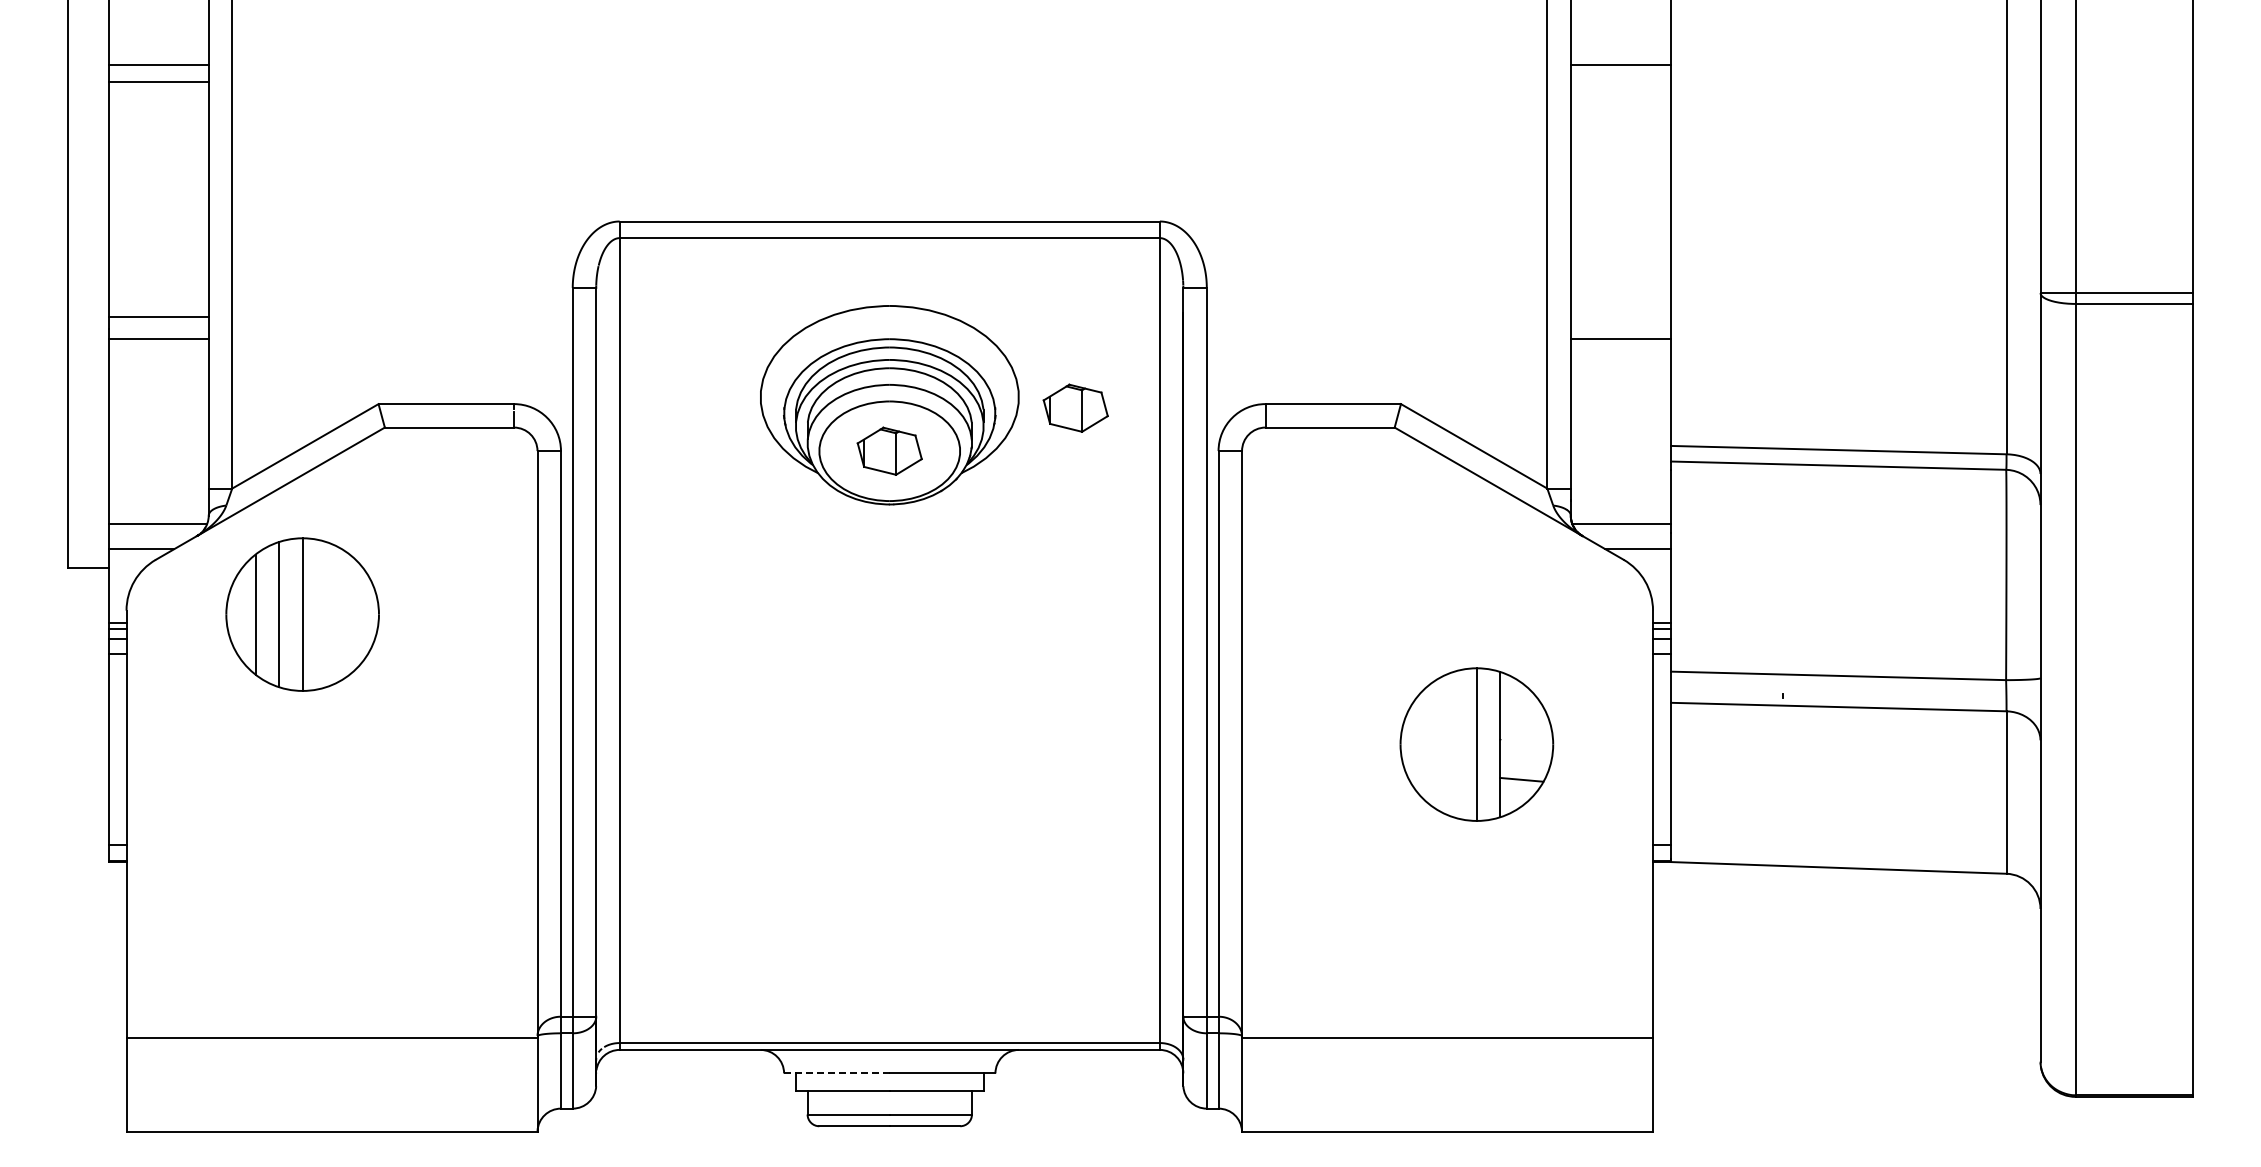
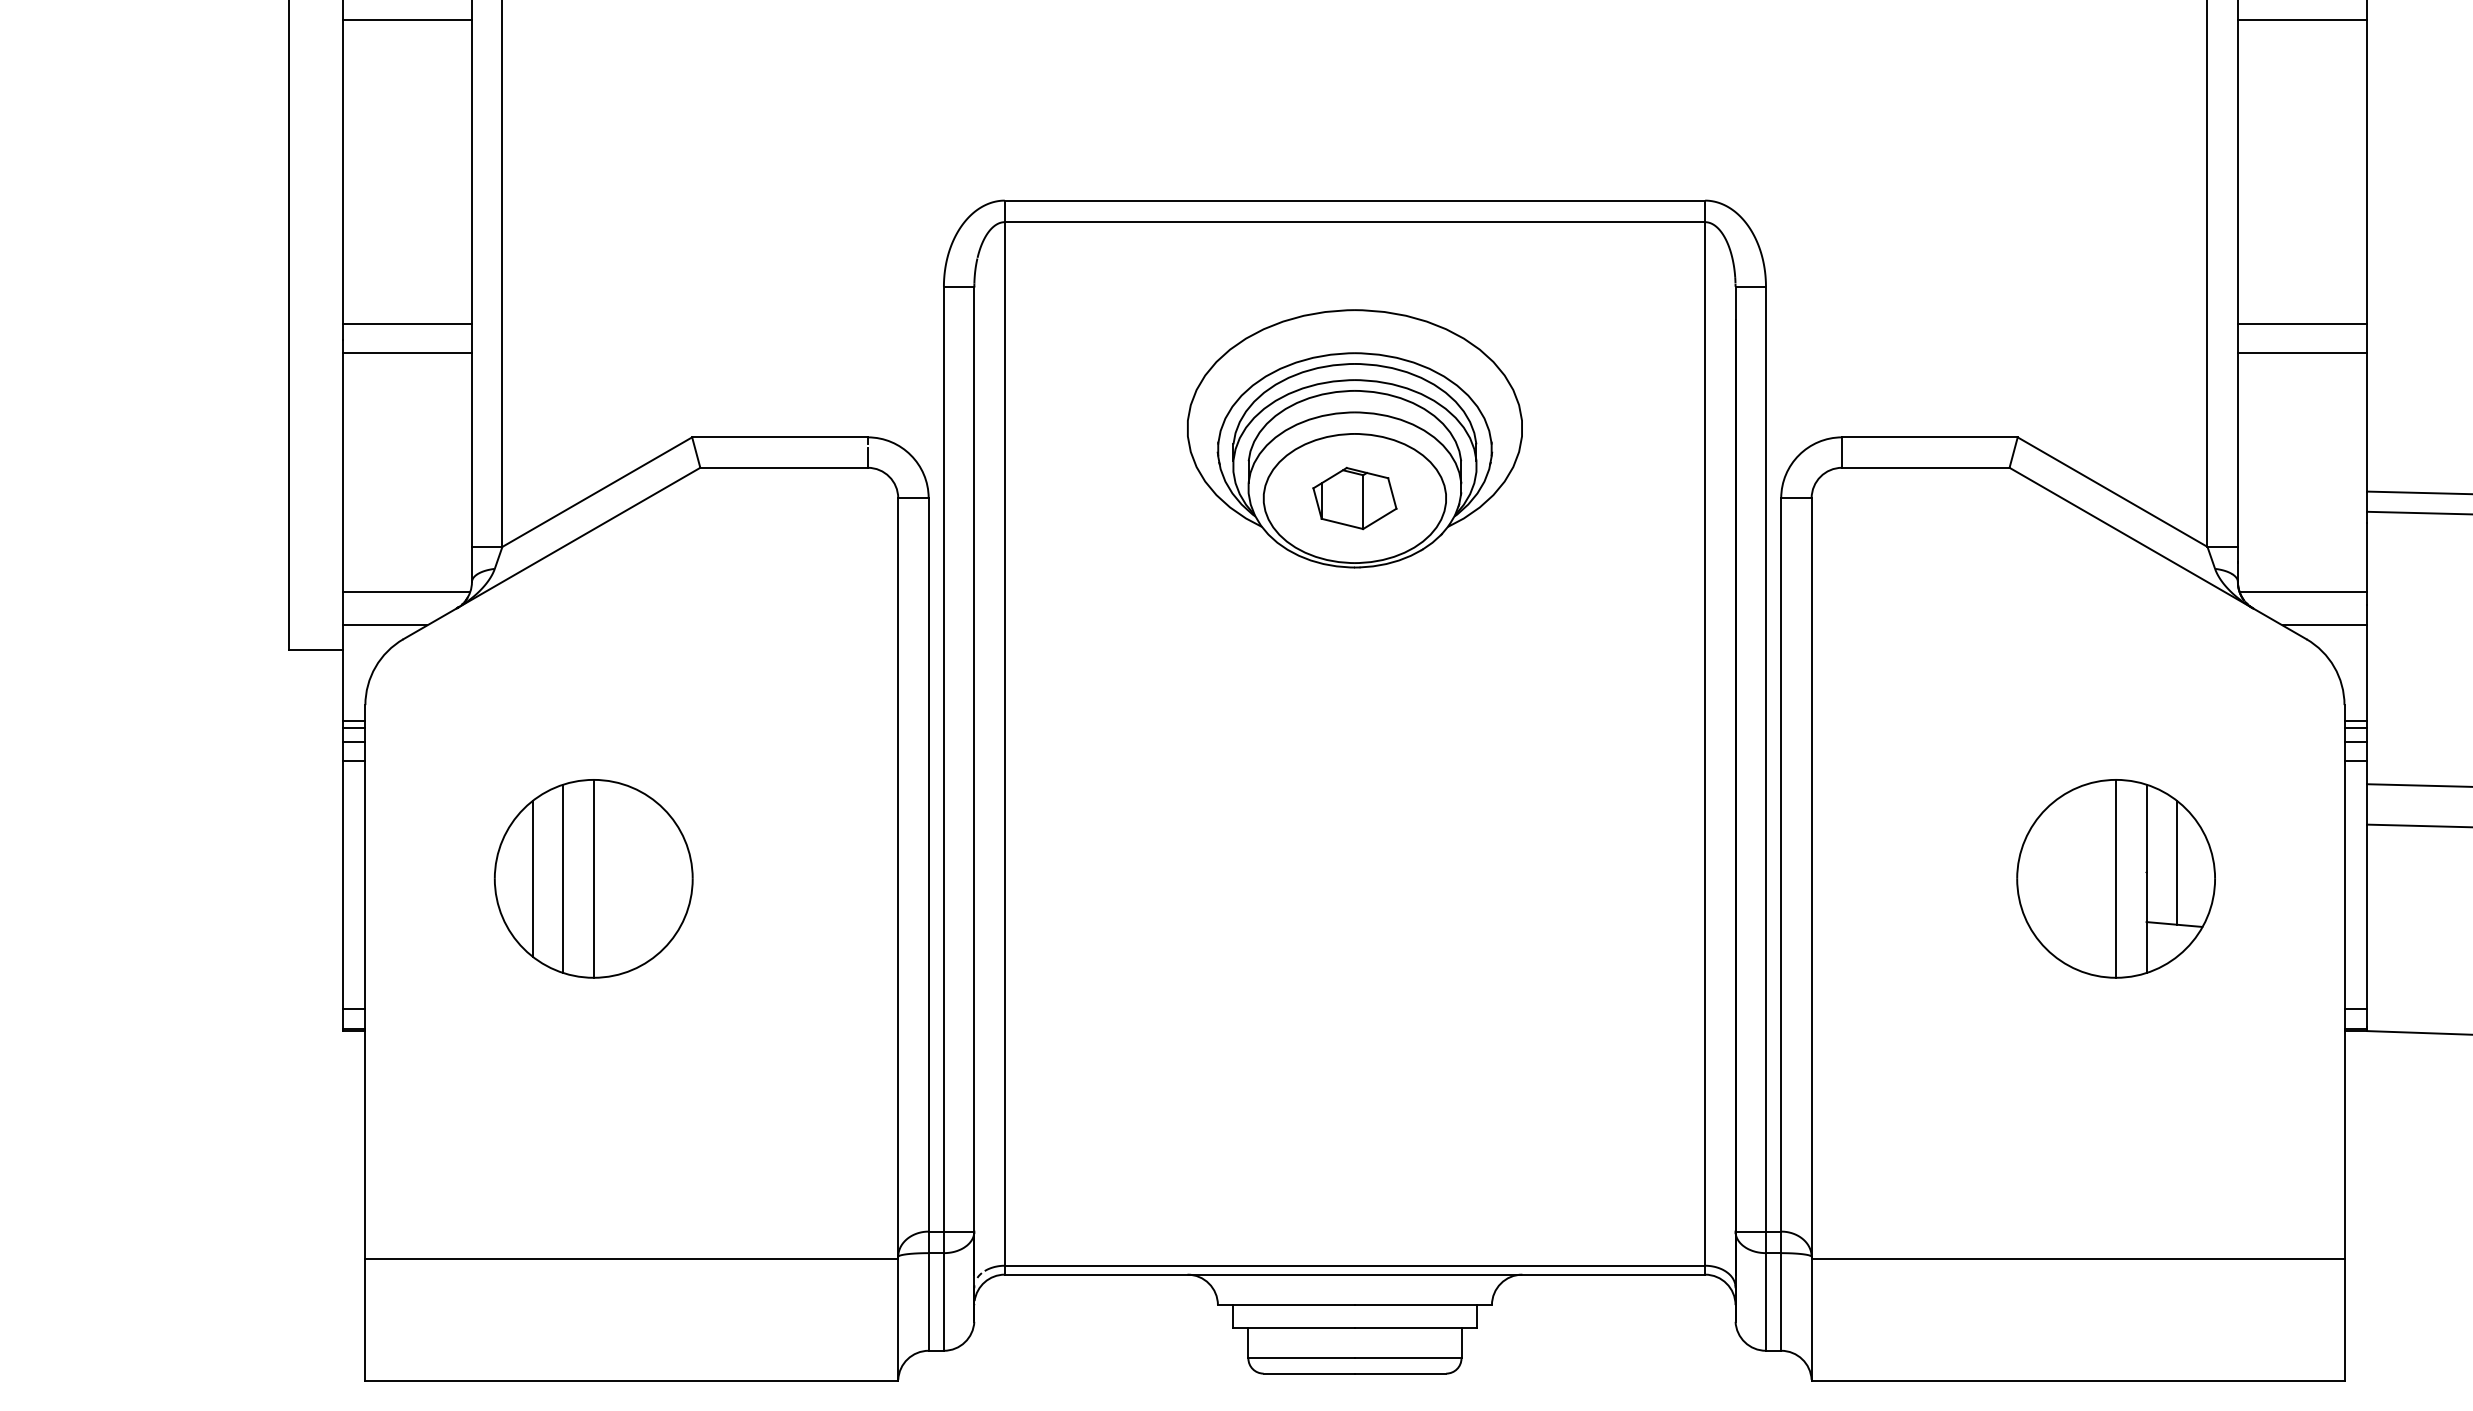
line: (1620, 81) -> (2302, 19), added
line: (1620, 316) -> (2302, 323), added
part: (1075, 407) -> (1595, 441), removed
part: (302, 614) -> (593, 878), moved
line: (1523, 732) -> (2176, 863), added
line: (836, 1073) -> (1285, 1305), dashed -> solid

